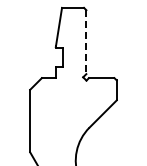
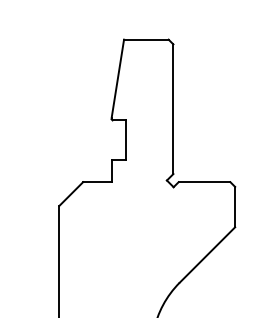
line: (86, 42) -> (173, 109), dashed -> solid

